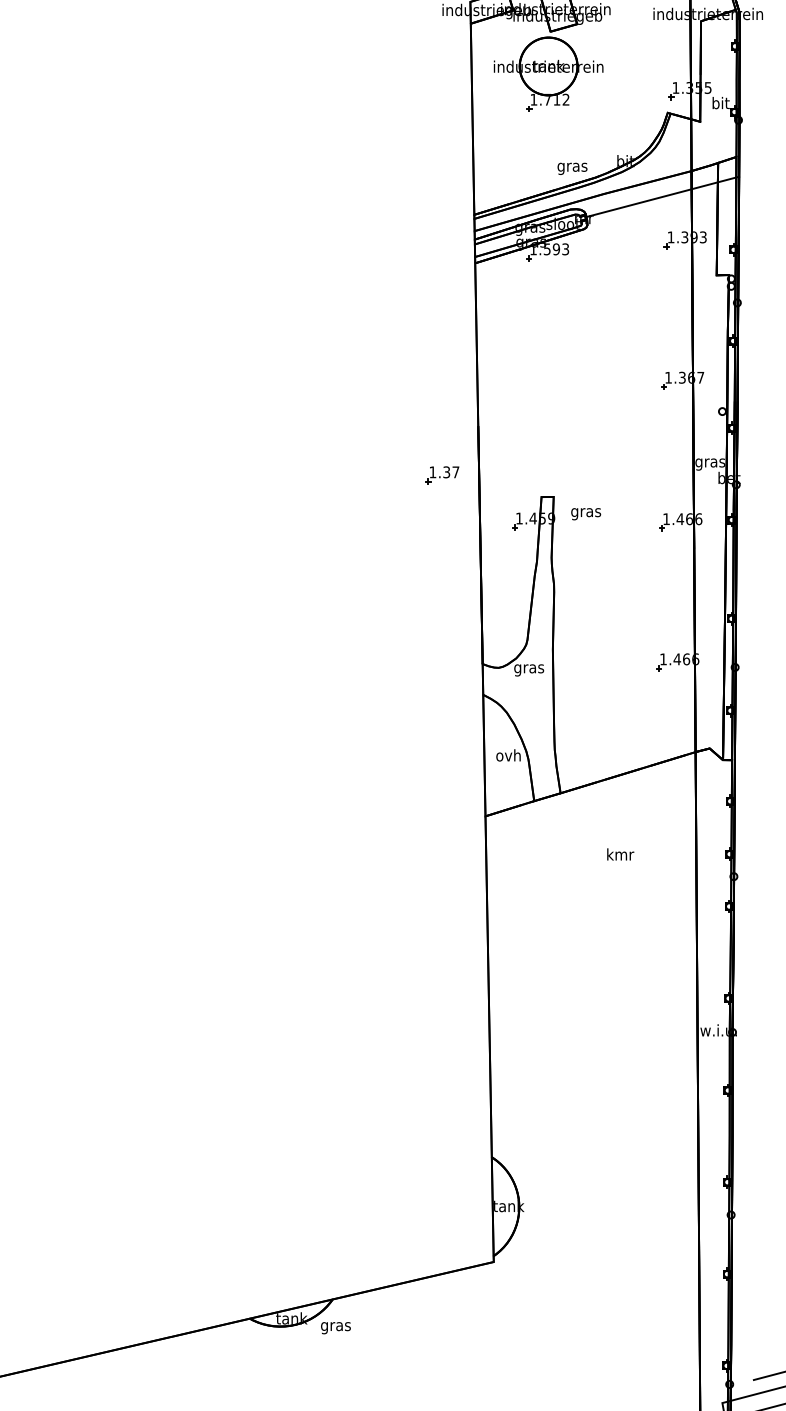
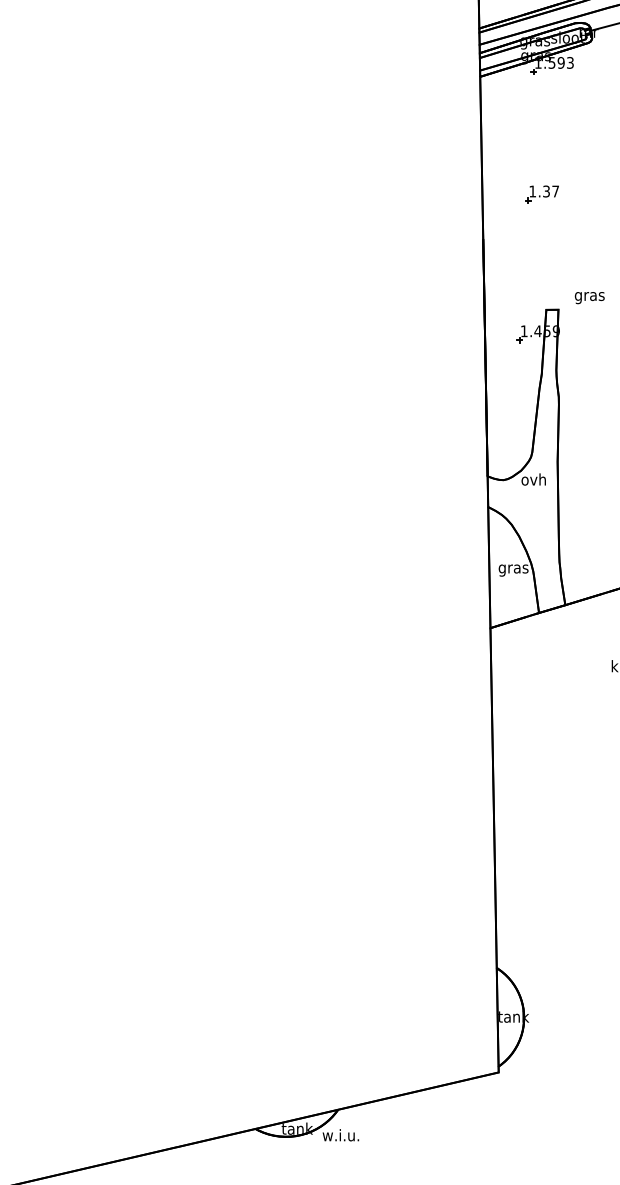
part: (442, 475) -> (542, 194), moved
text: (586, 514) -> (590, 298), moved
text: (529, 668) -> (534, 480), gras -> ovh
text: (508, 756) -> (513, 568), ovh -> gras
text: (335, 1326) -> (340, 1136), gras -> w.i.u.

